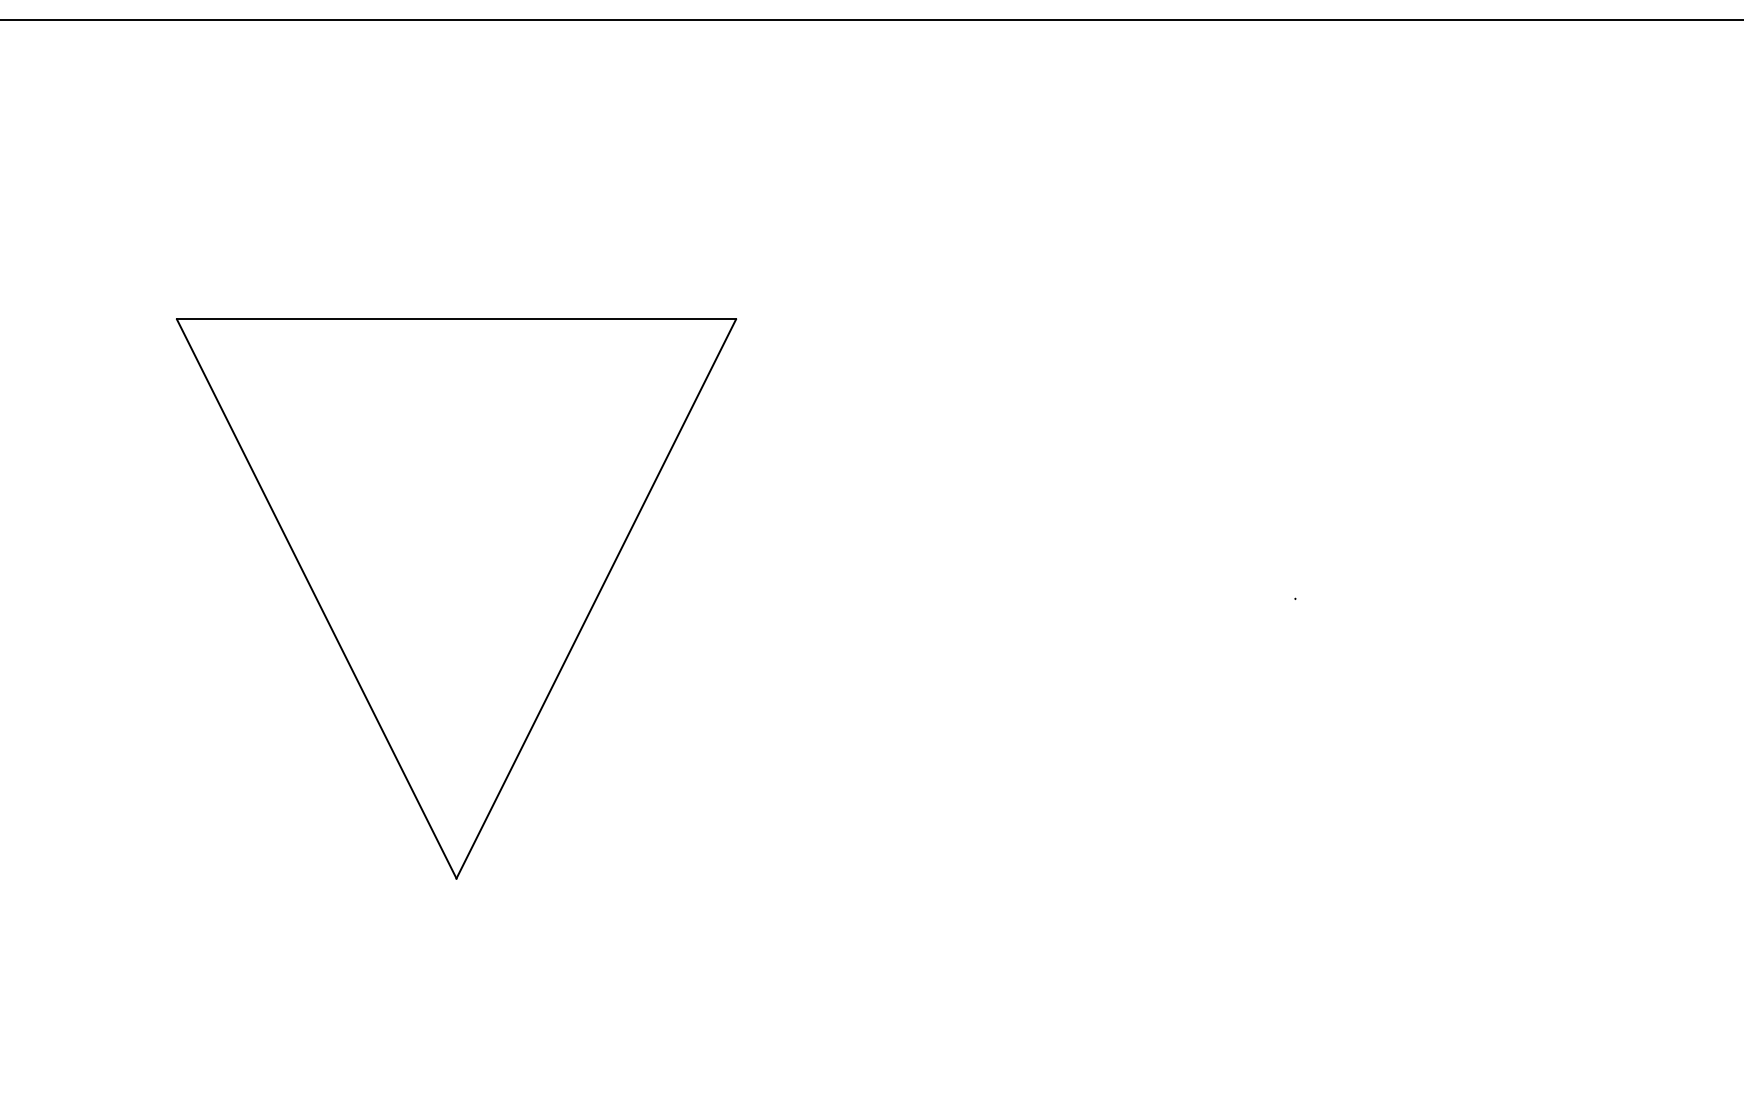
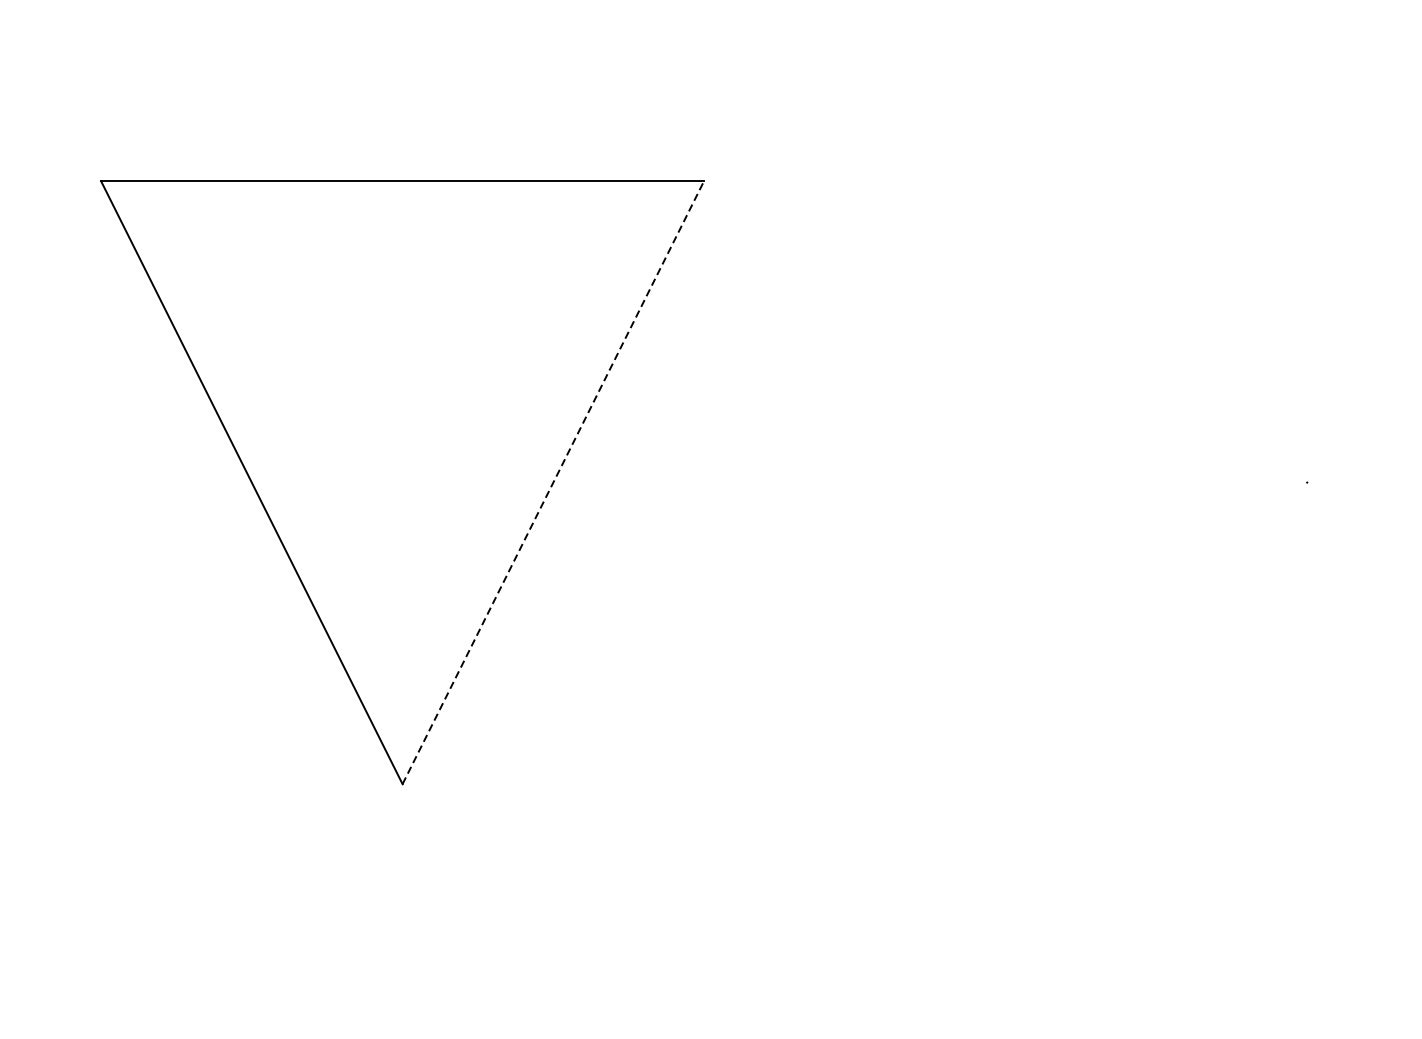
line: (596, 599) -> (553, 483), solid -> dashed

